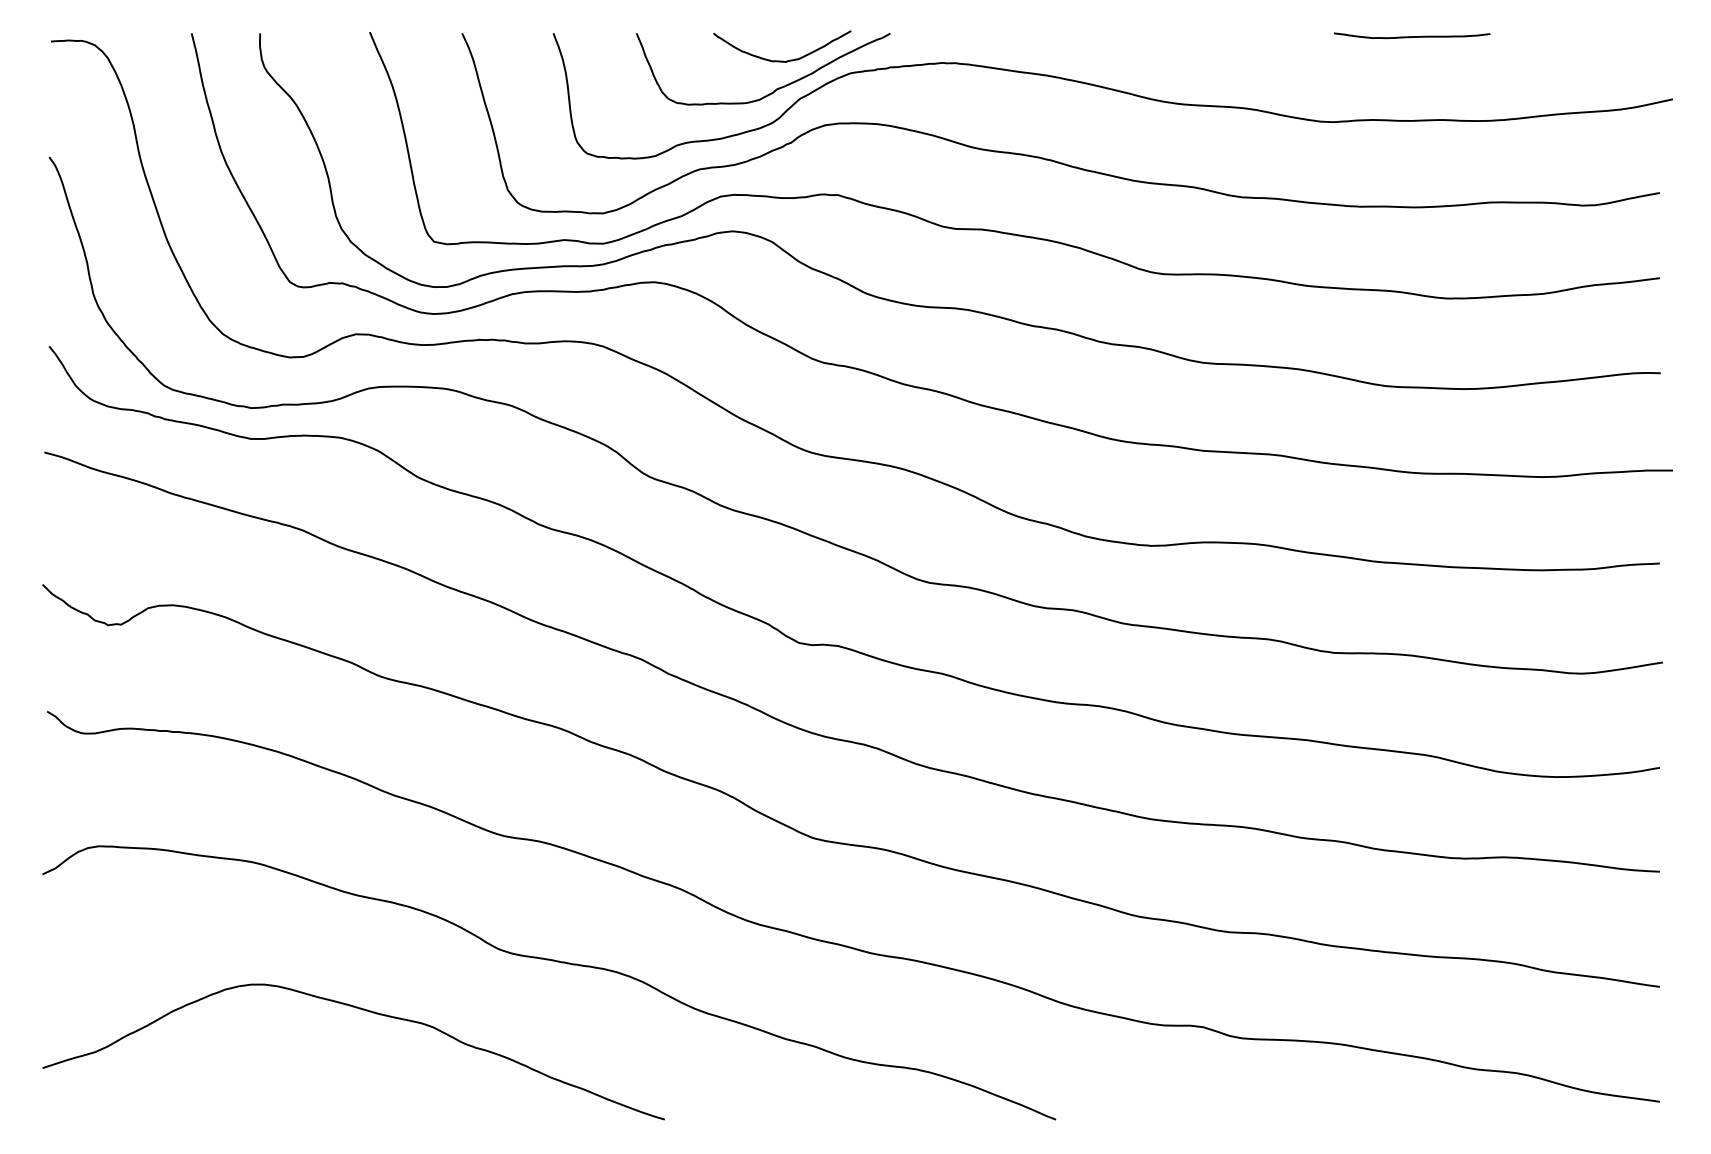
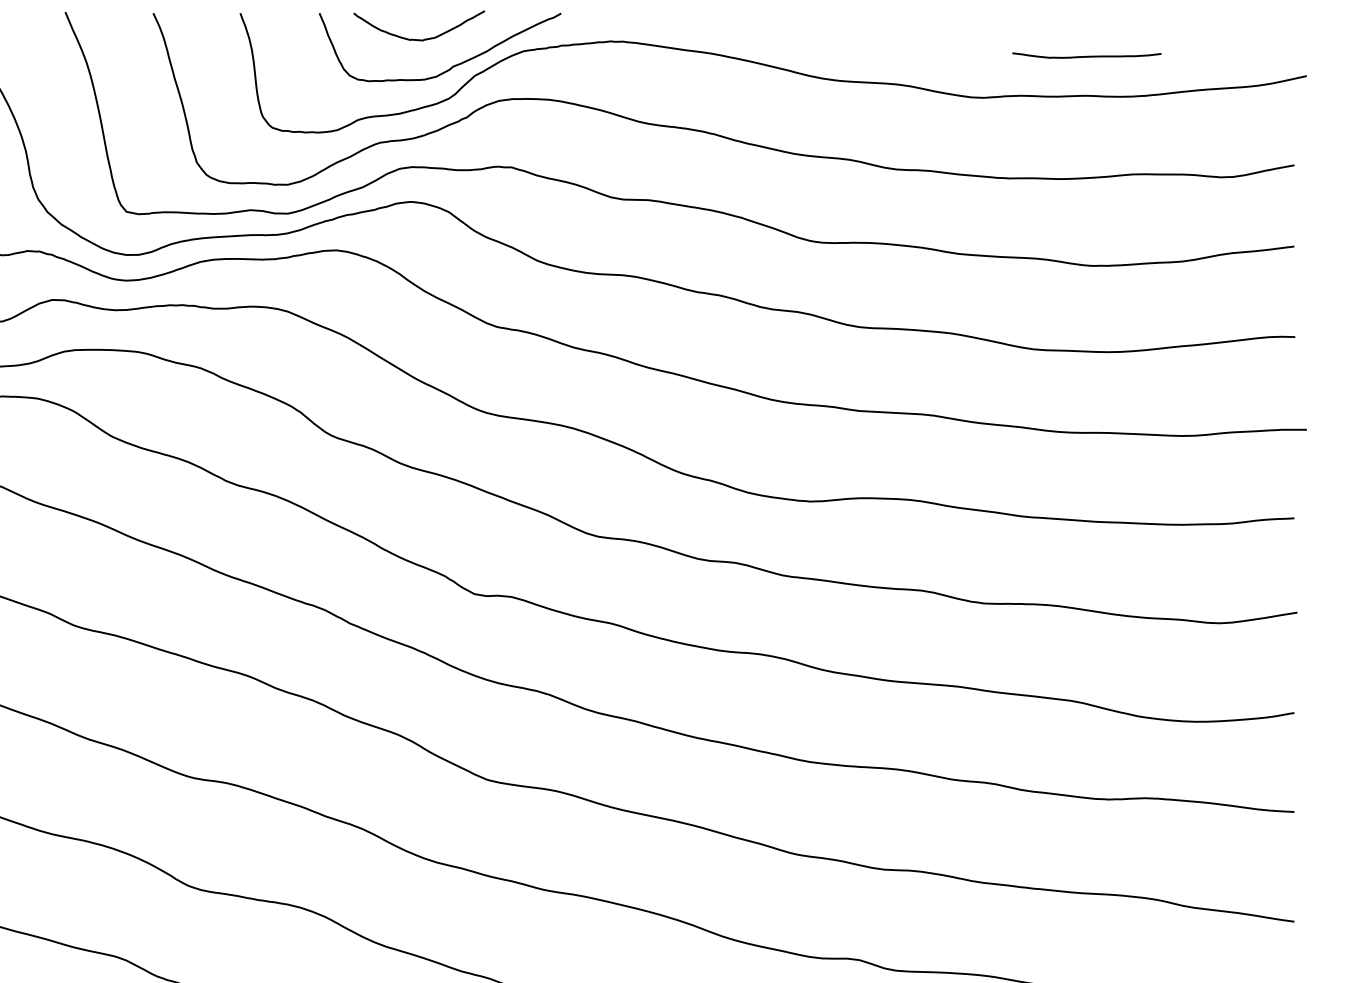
curve: (1411, 36) -> (1086, 56), moved
curve: (782, 60) -> (419, 39), moved

